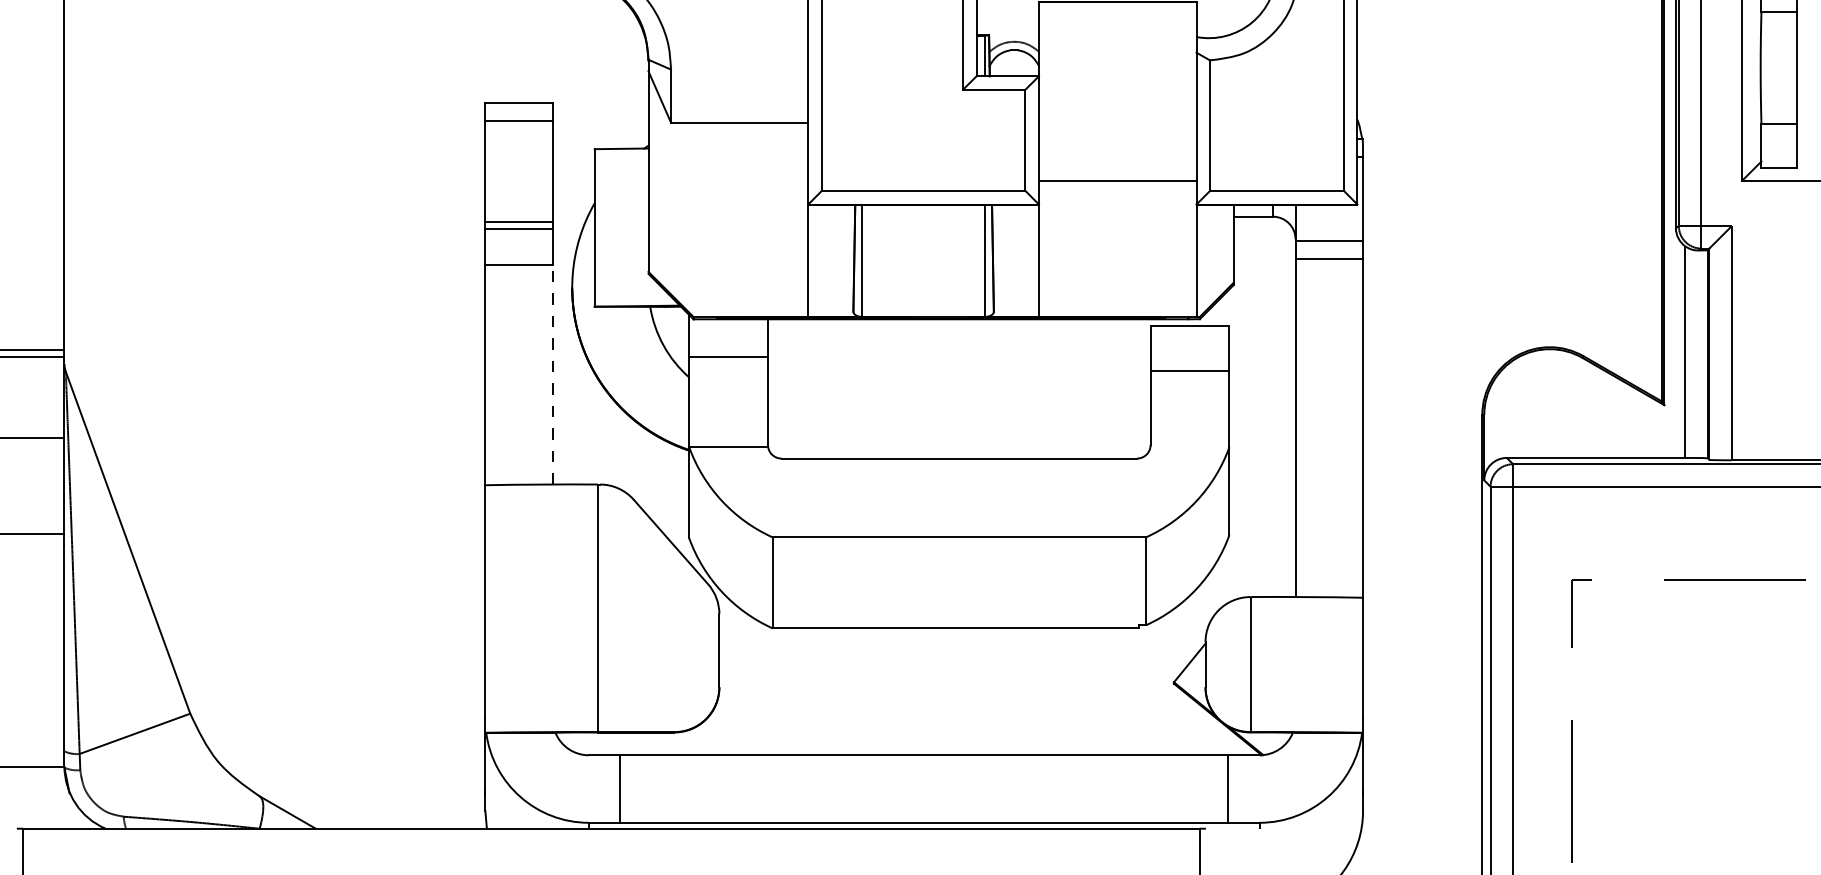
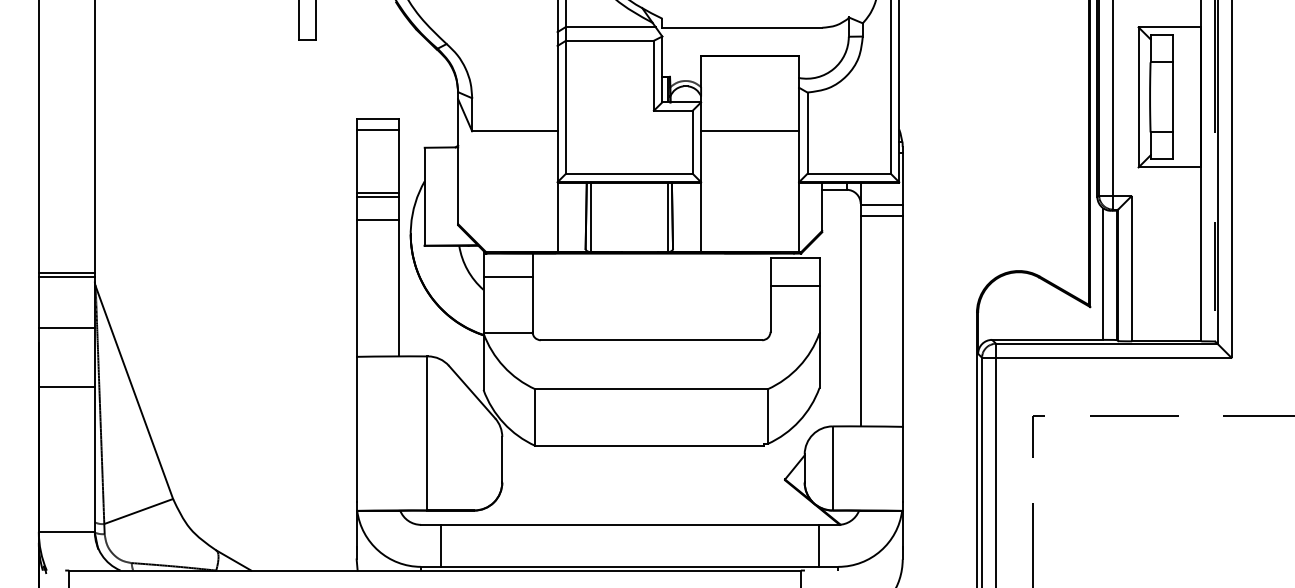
line: (1118, 180) -> (750, 131), moved
line: (552, 373) -> (398, 287), dashed -> solid

